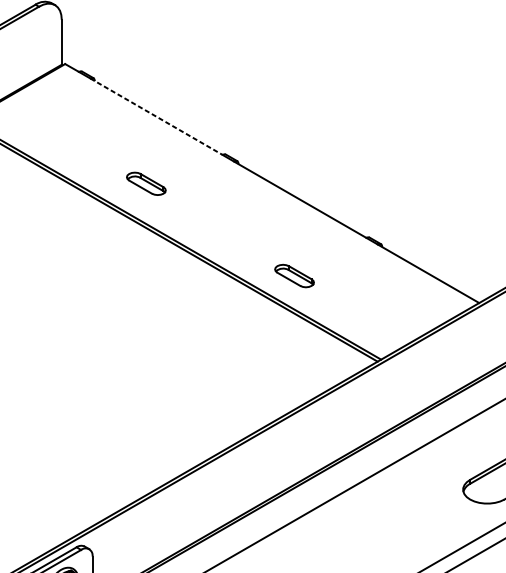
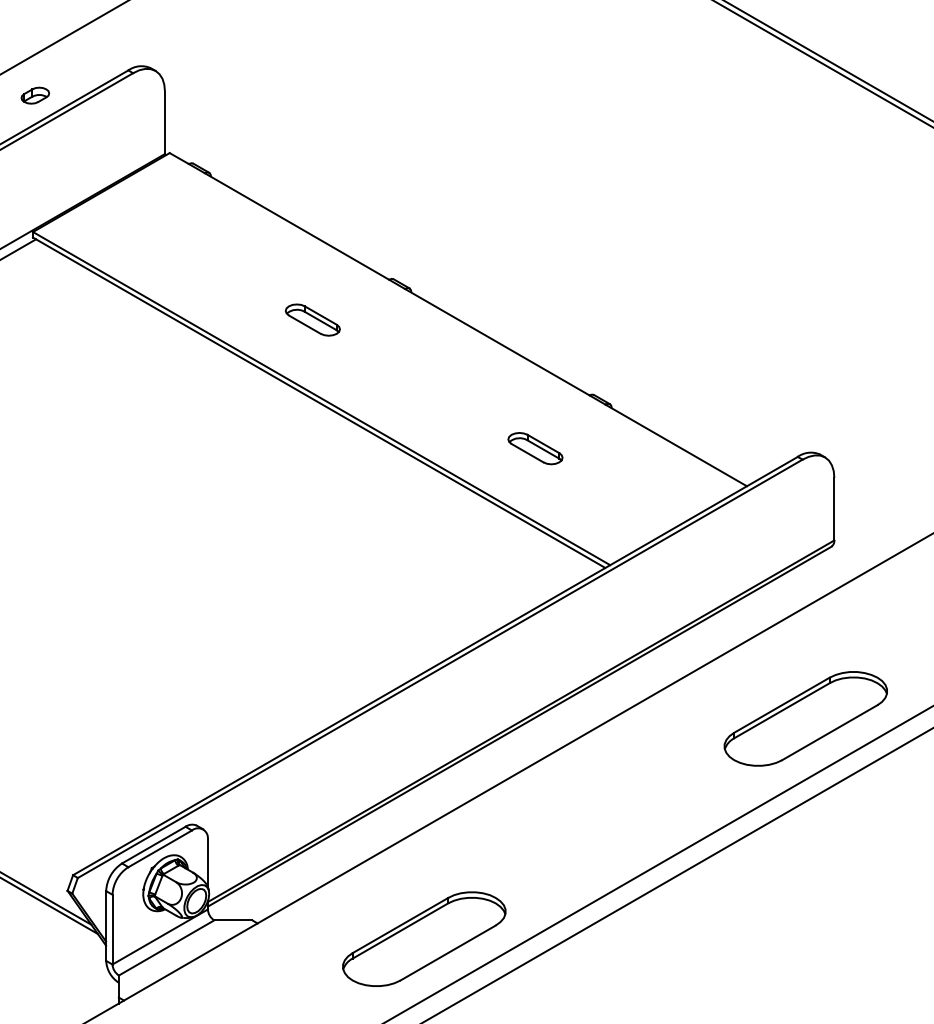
line: (156, 116) -> (297, 226), dashed -> solid
part: (146, 183) -> (312, 319), moved
part: (294, 275) -> (535, 448), moved

